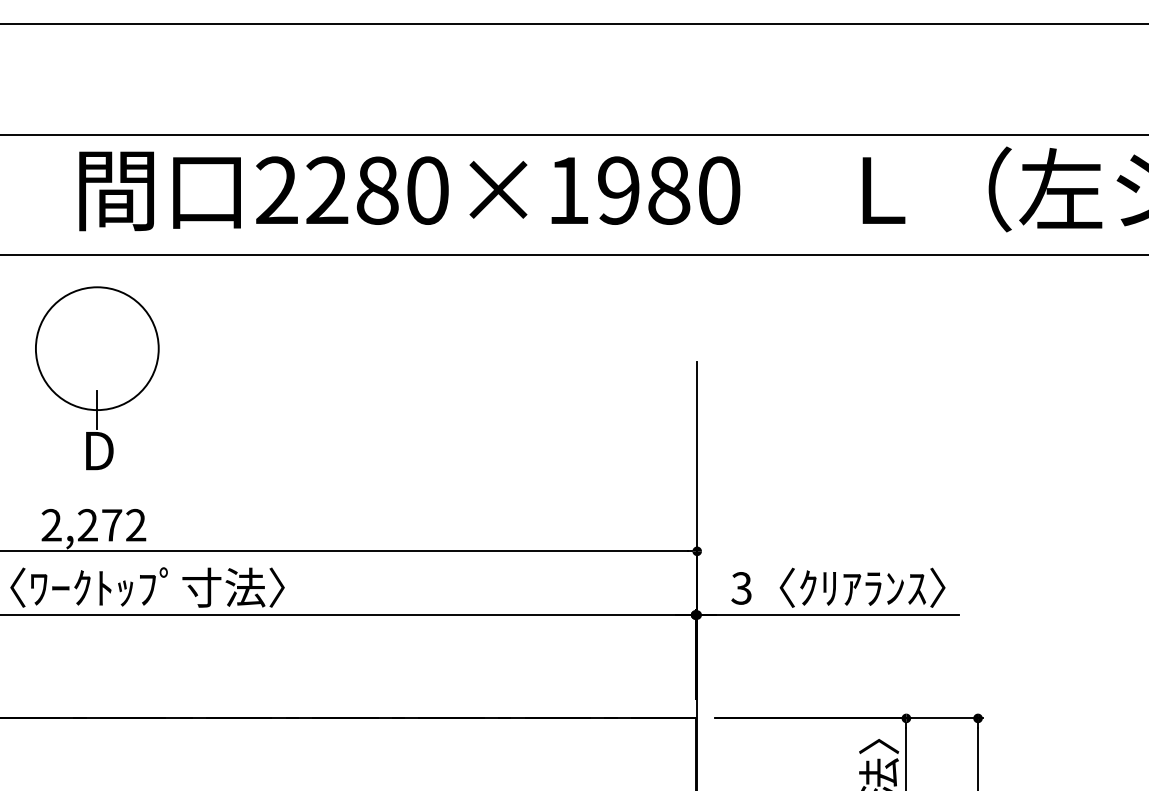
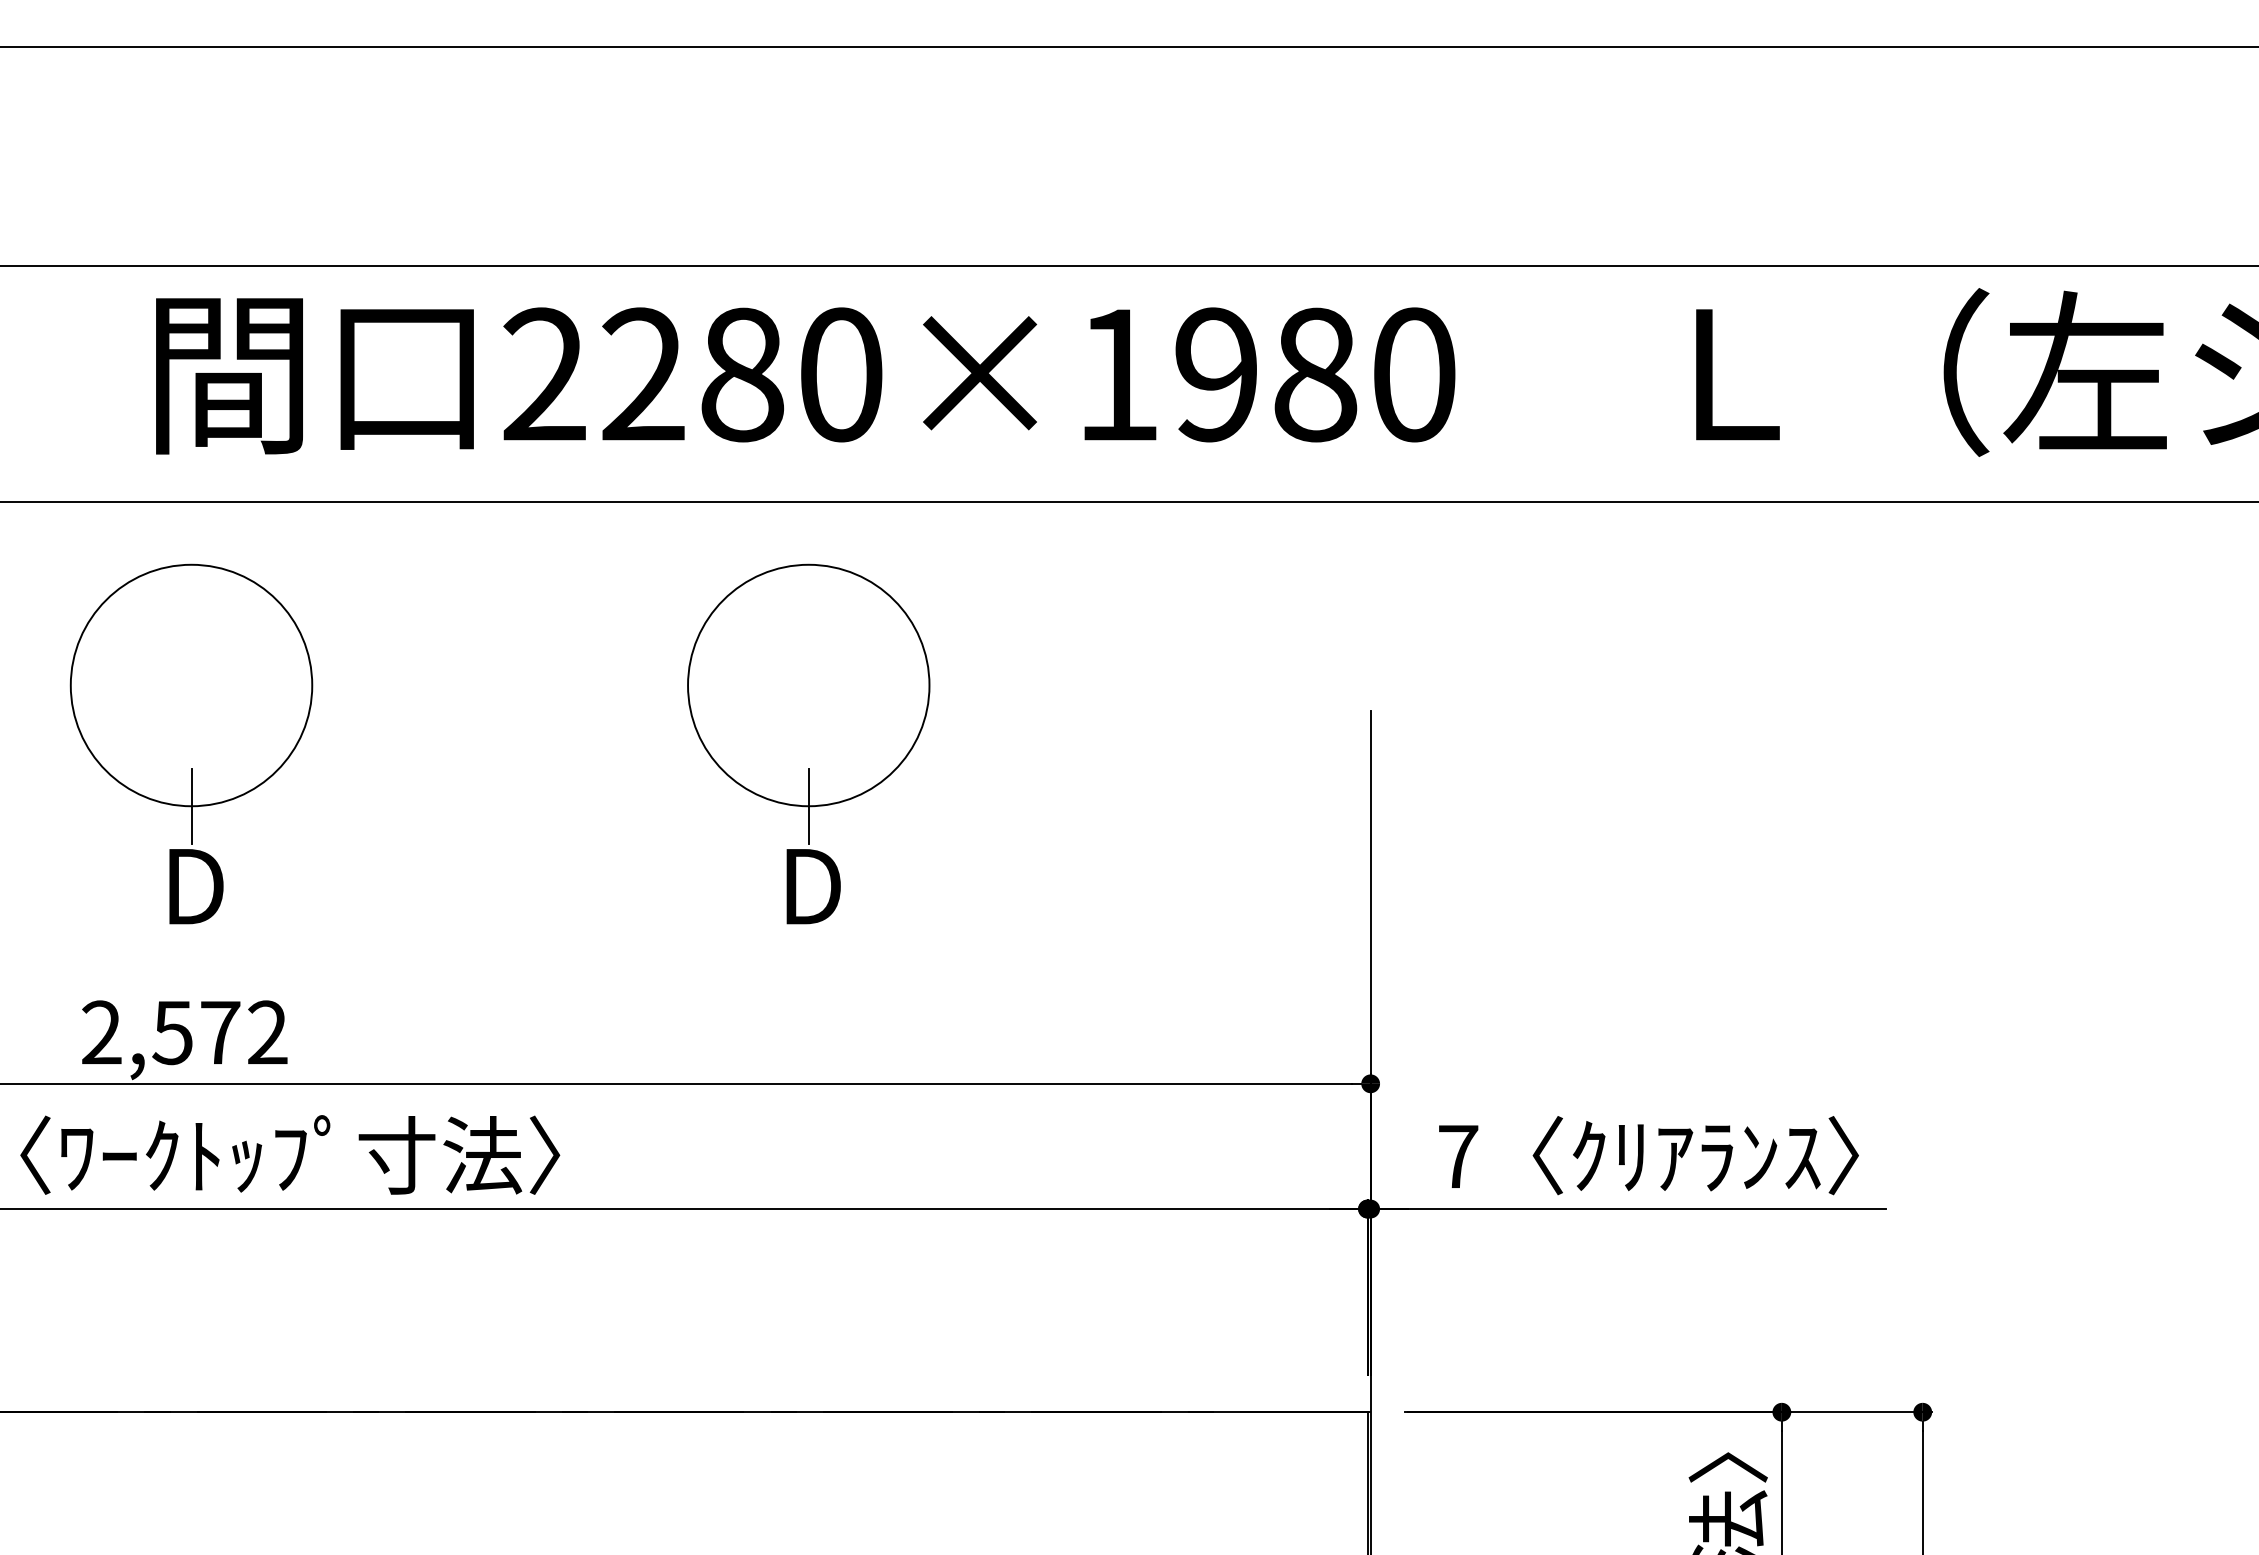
part: (411, 378) -> (809, 744), added
text: (87, 524) -> (172, 1031), 2,272 -> 2,572
text: (741, 588) -> (1457, 1156), 3 -> 7

